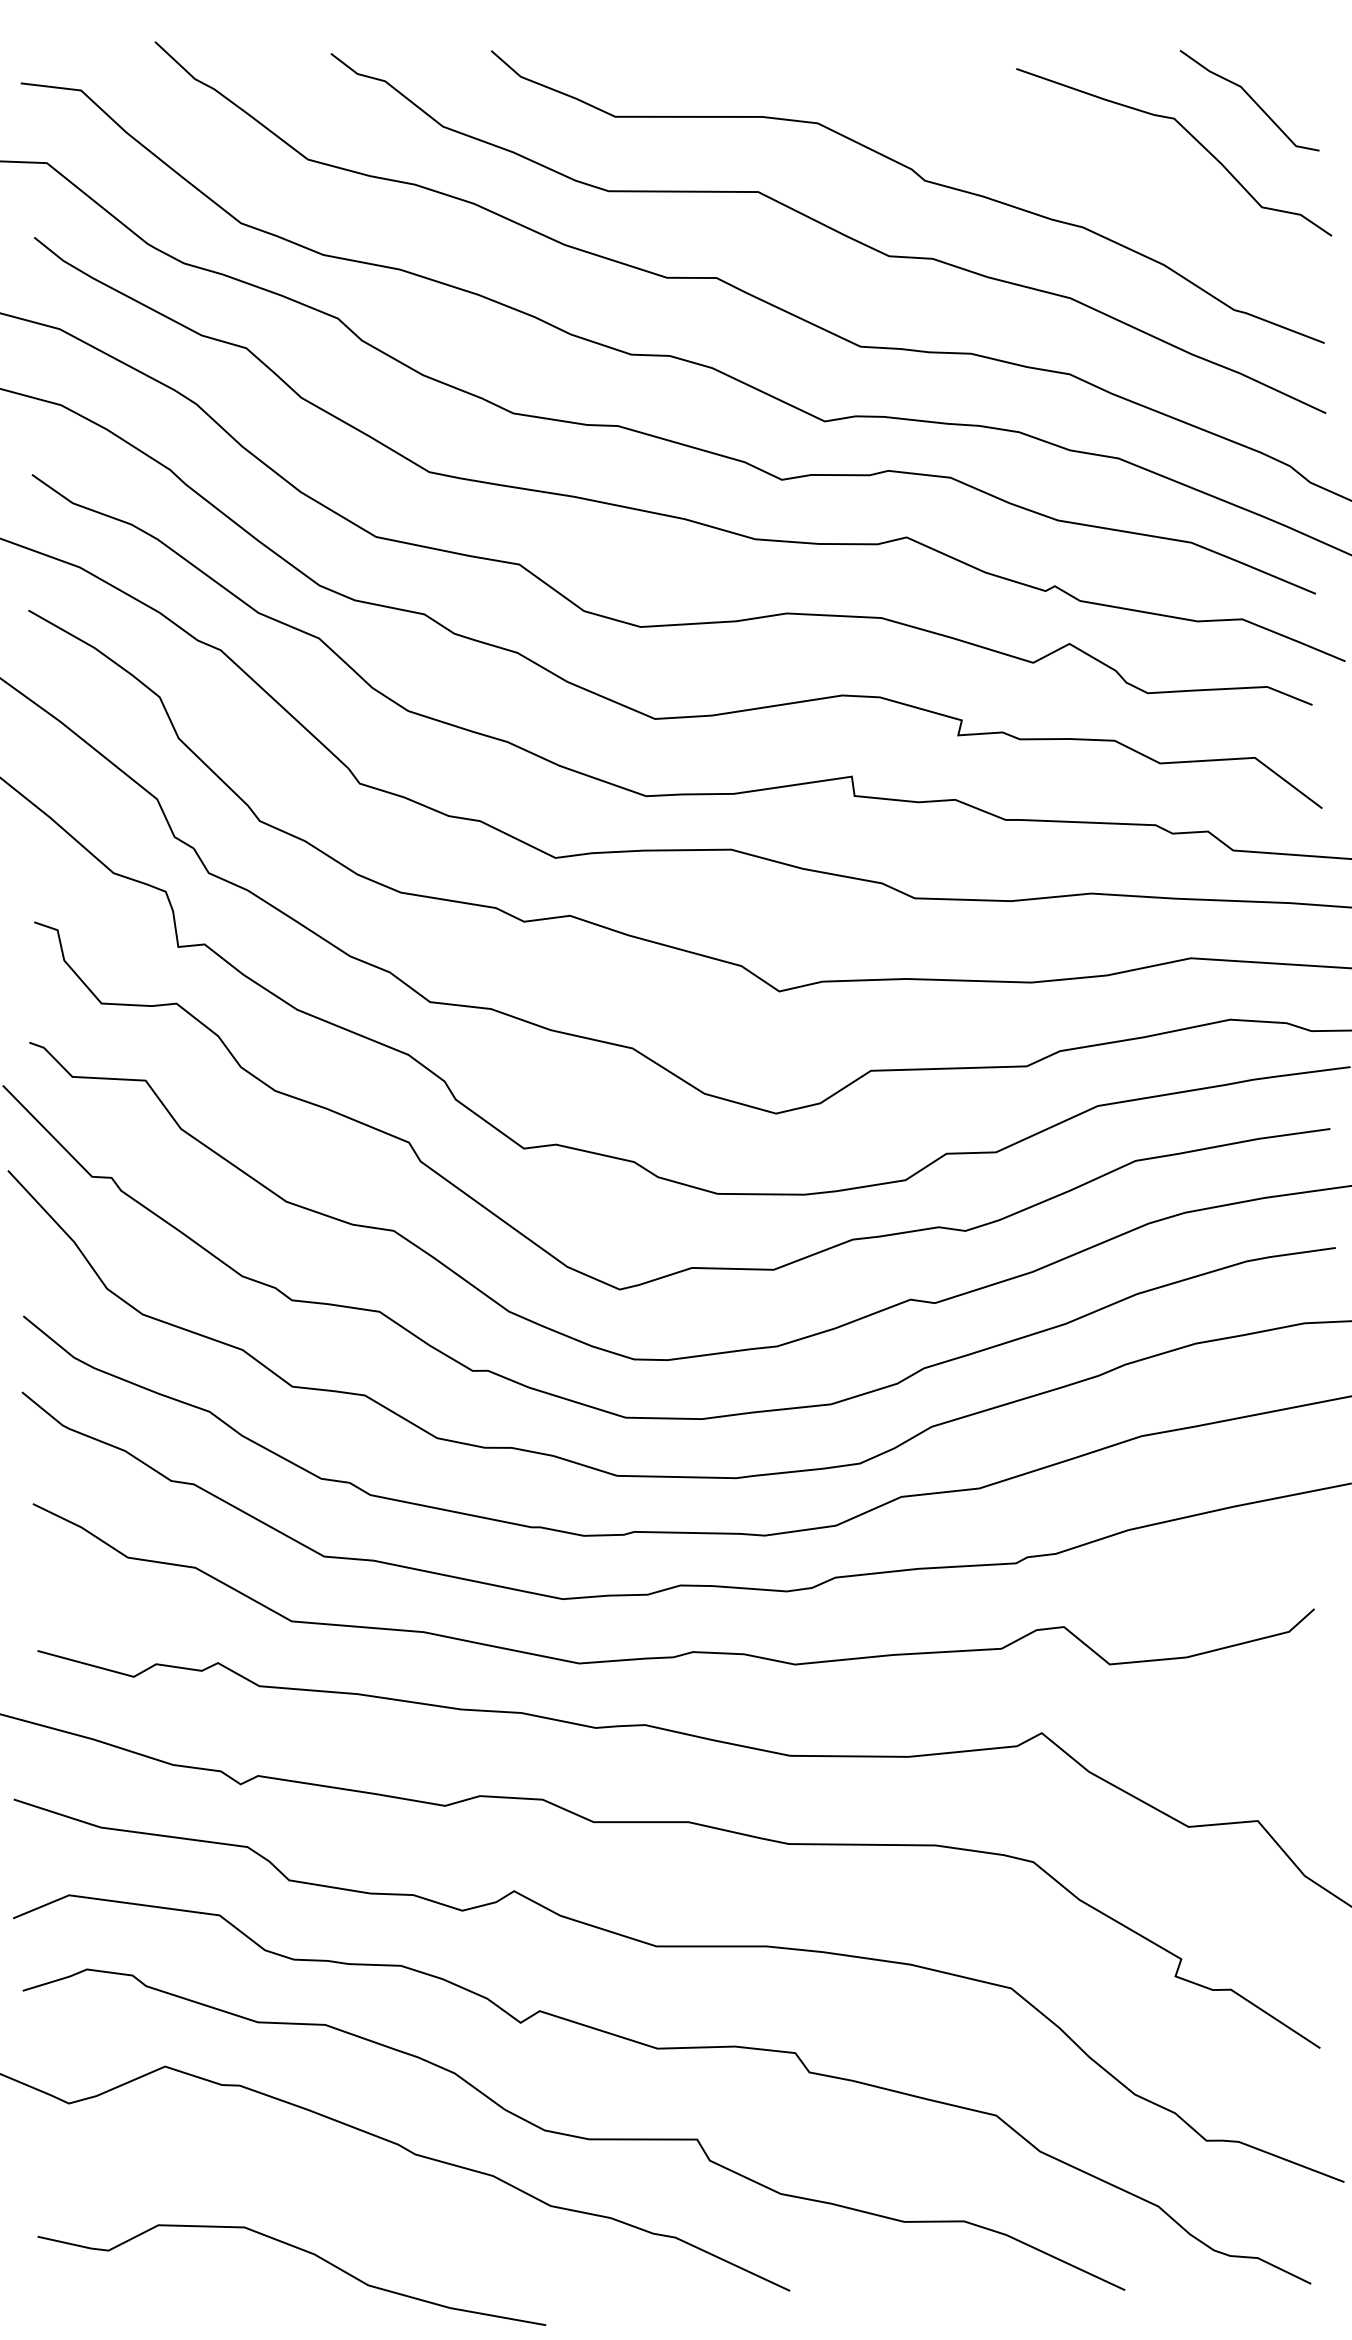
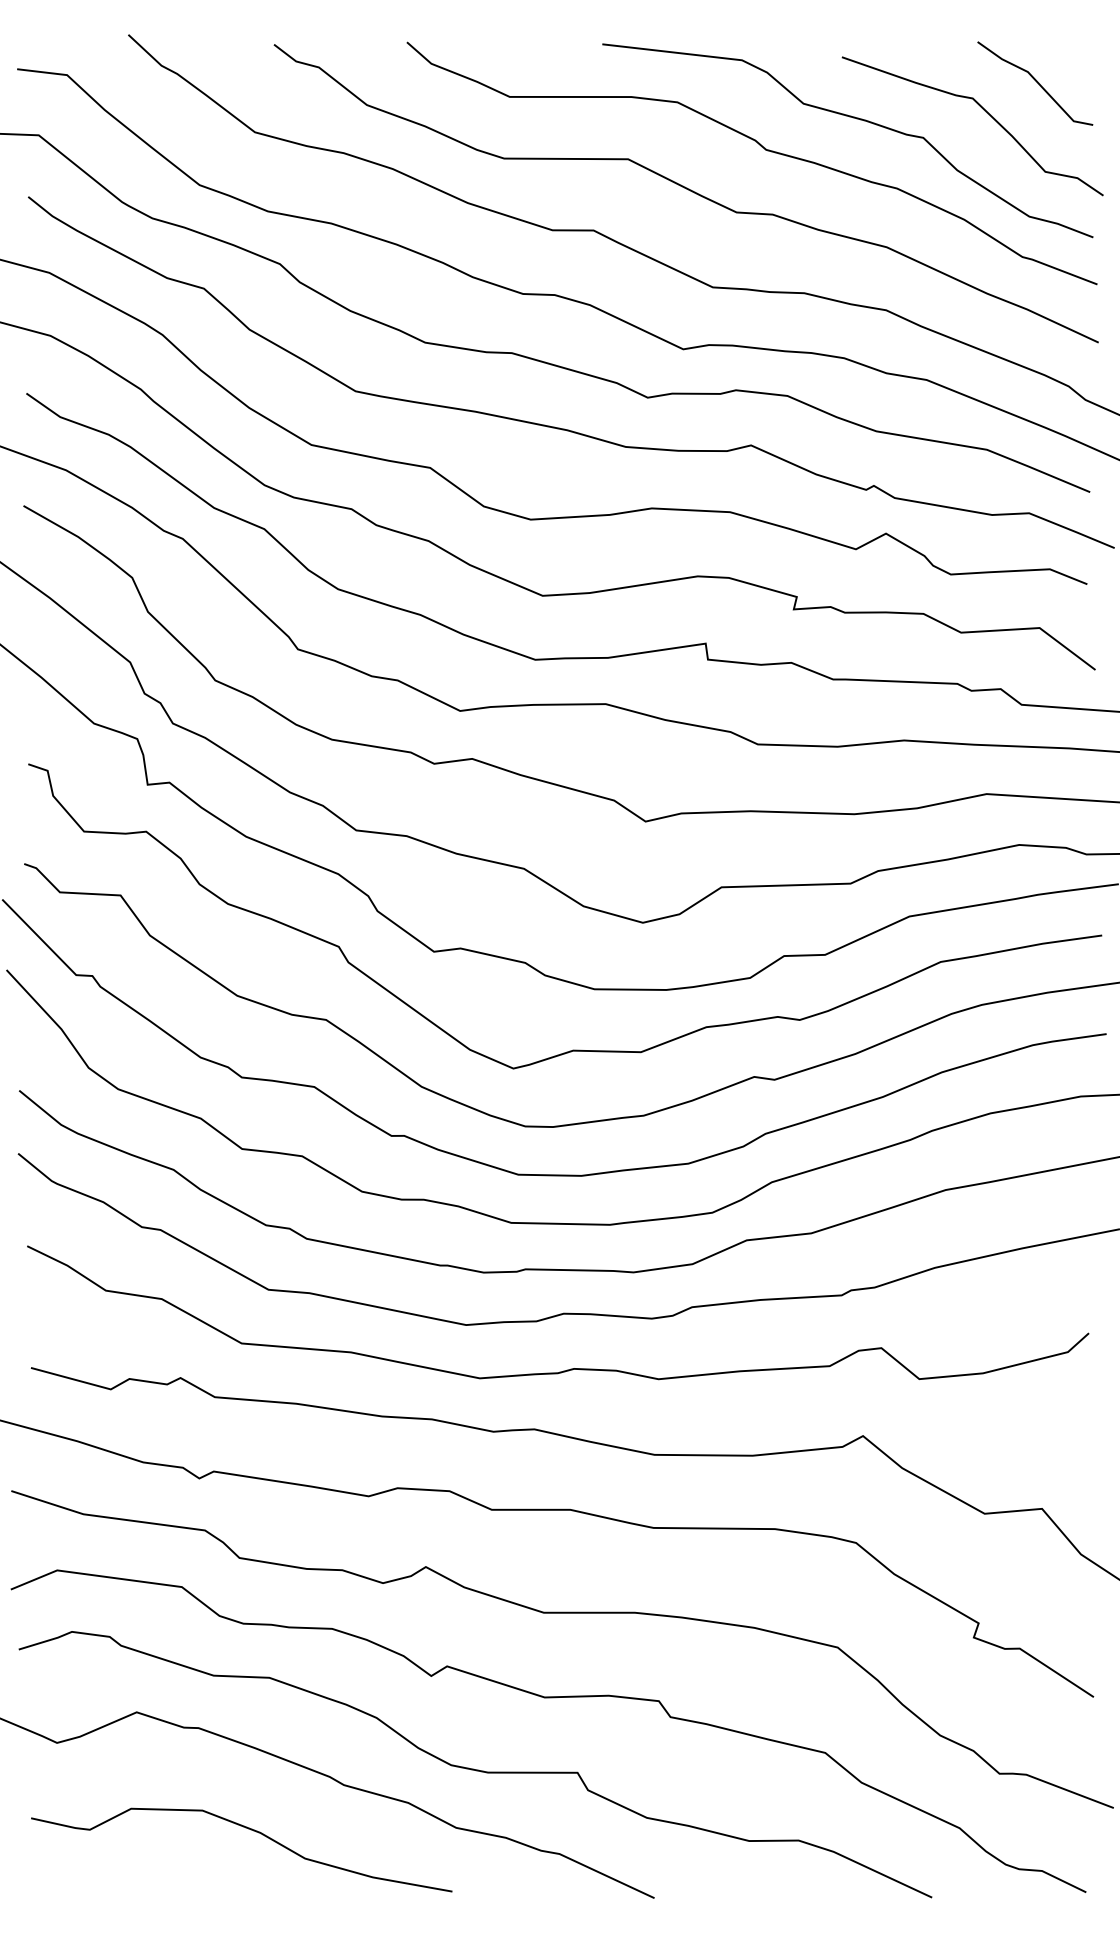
curve: (1030, 142) -> (853, 118), added
curve: (300, 2250) -> (248, 1829), moved

